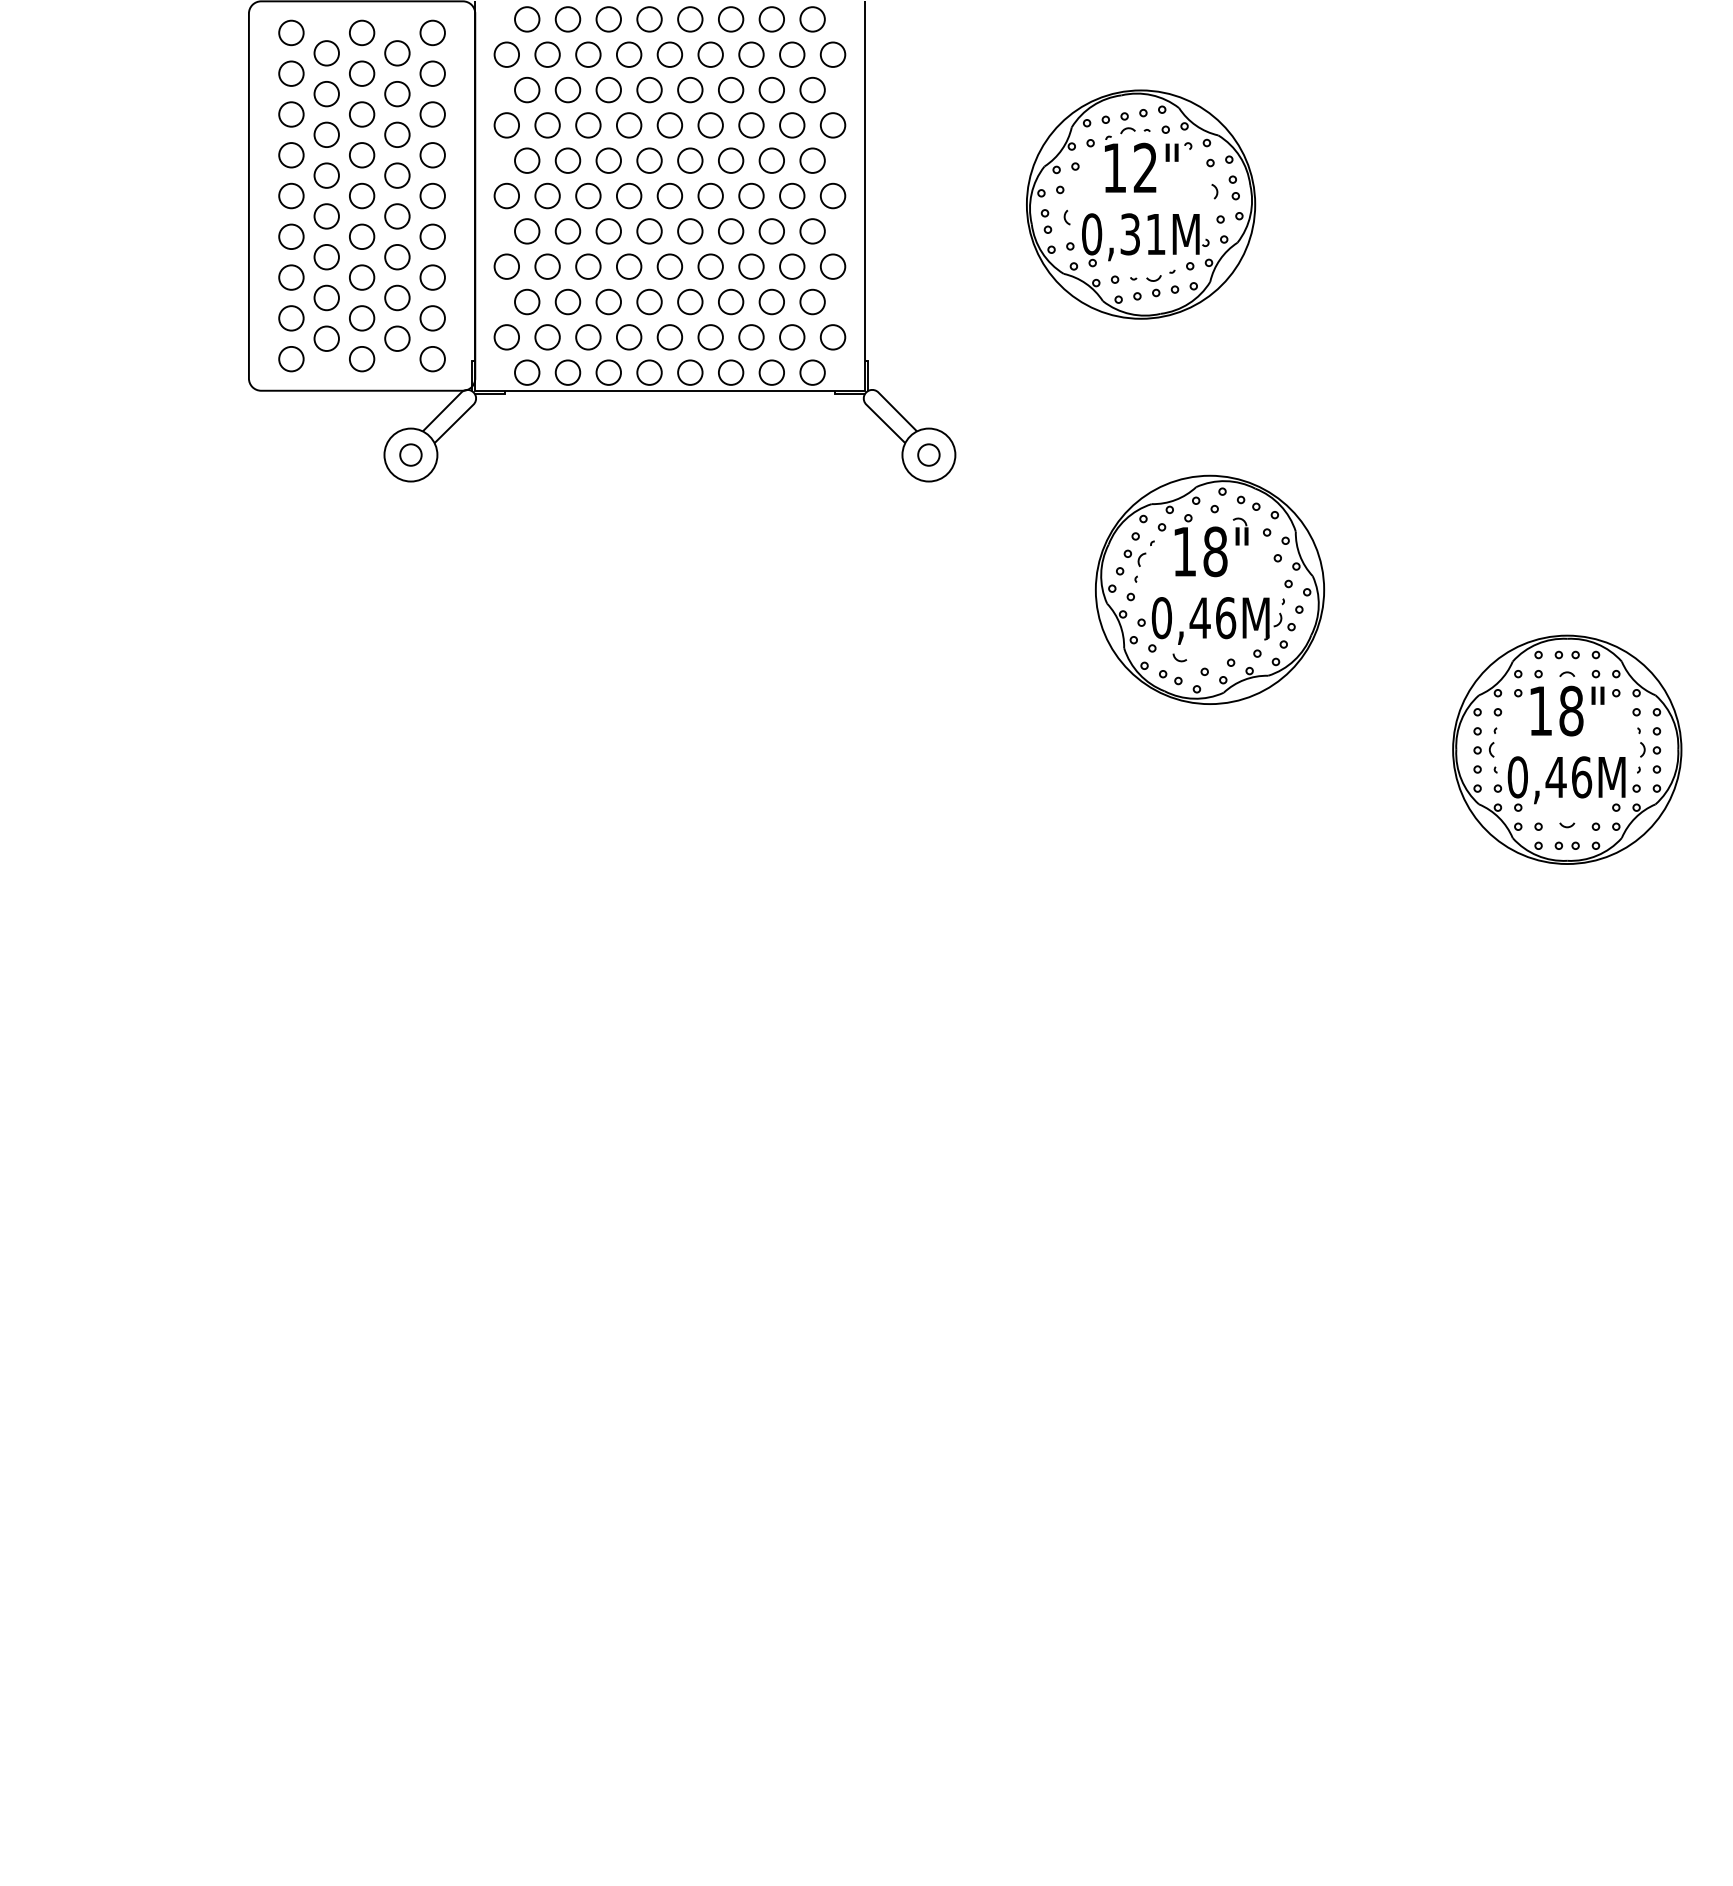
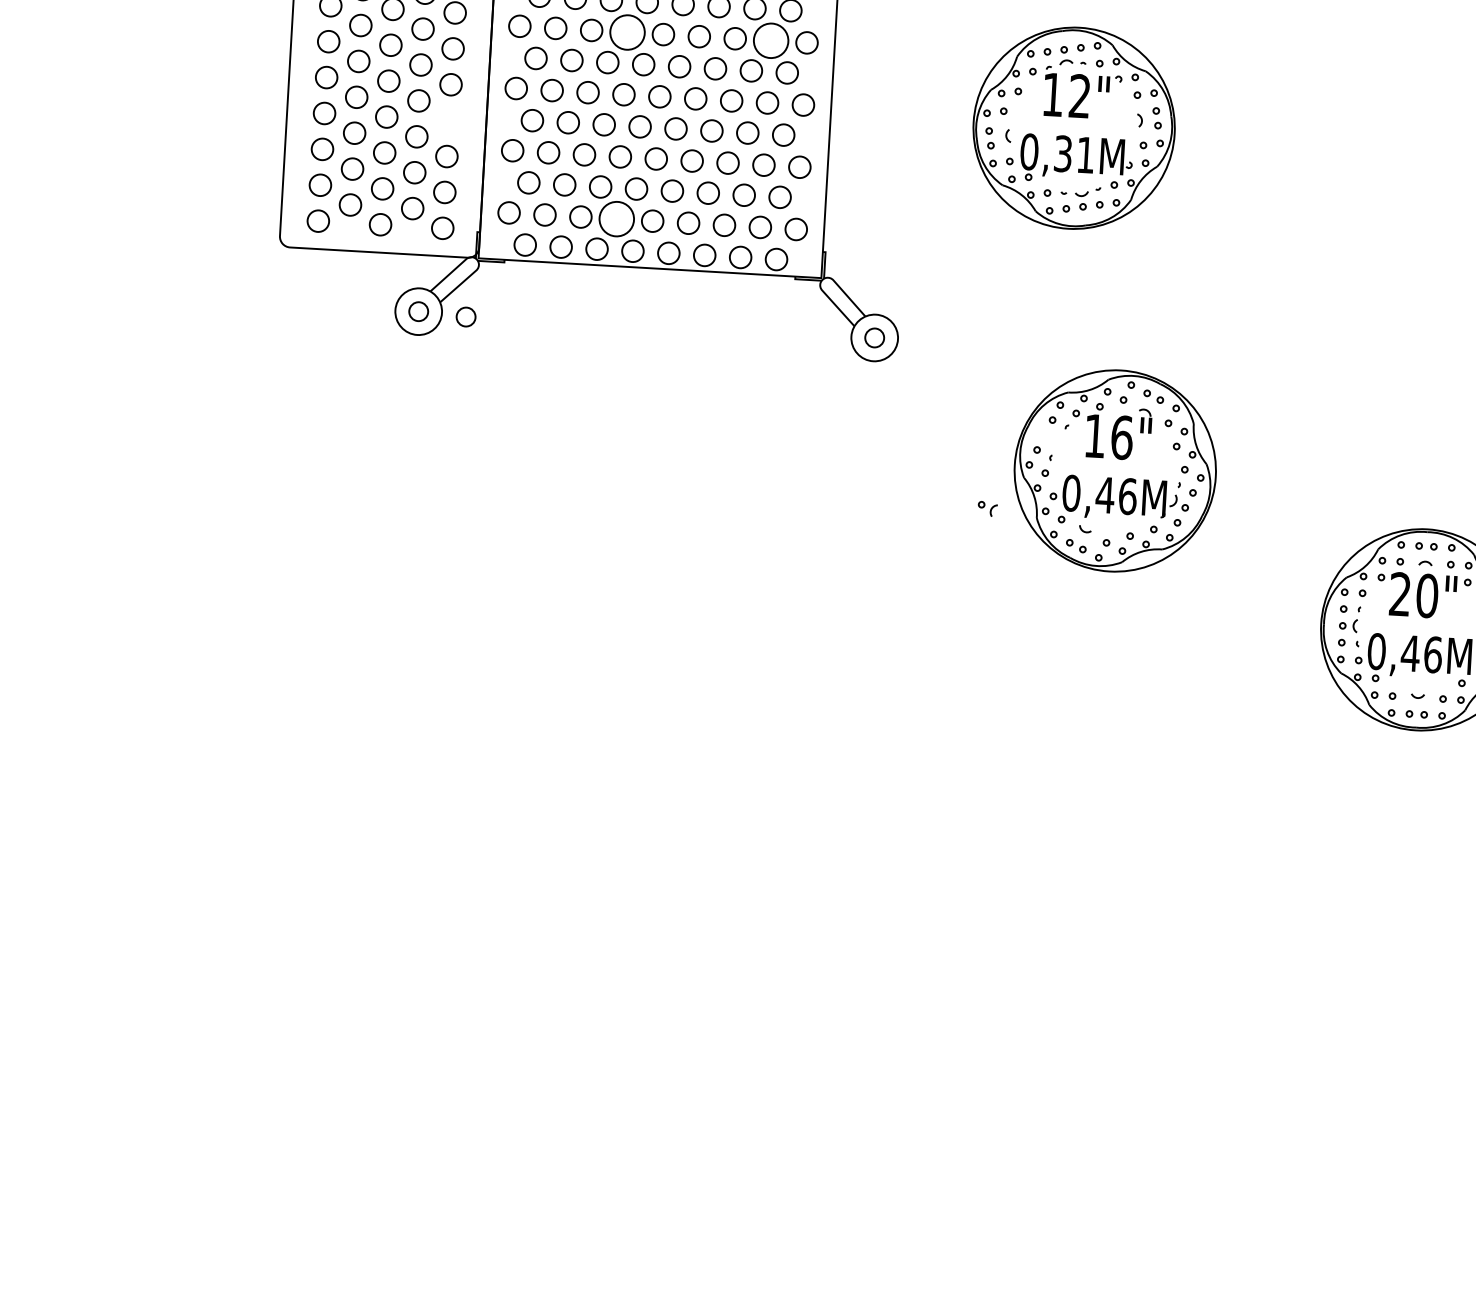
circle: (628, 125) -> (626, 32), size x1.6
circle: (792, 125) -> (771, 40), size x1.6
circle: (432, 236) -> (448, 120), removed
circle: (628, 337) -> (616, 219), size x1.6
circle: (464, 457) -> (465, 316), added
text: (1215, 551) -> (1122, 437), 18" -> 16"
part: (1134, 557) -> (987, 508), moved
text: (1556, 710) -> (1414, 594), 18" -> 20"

